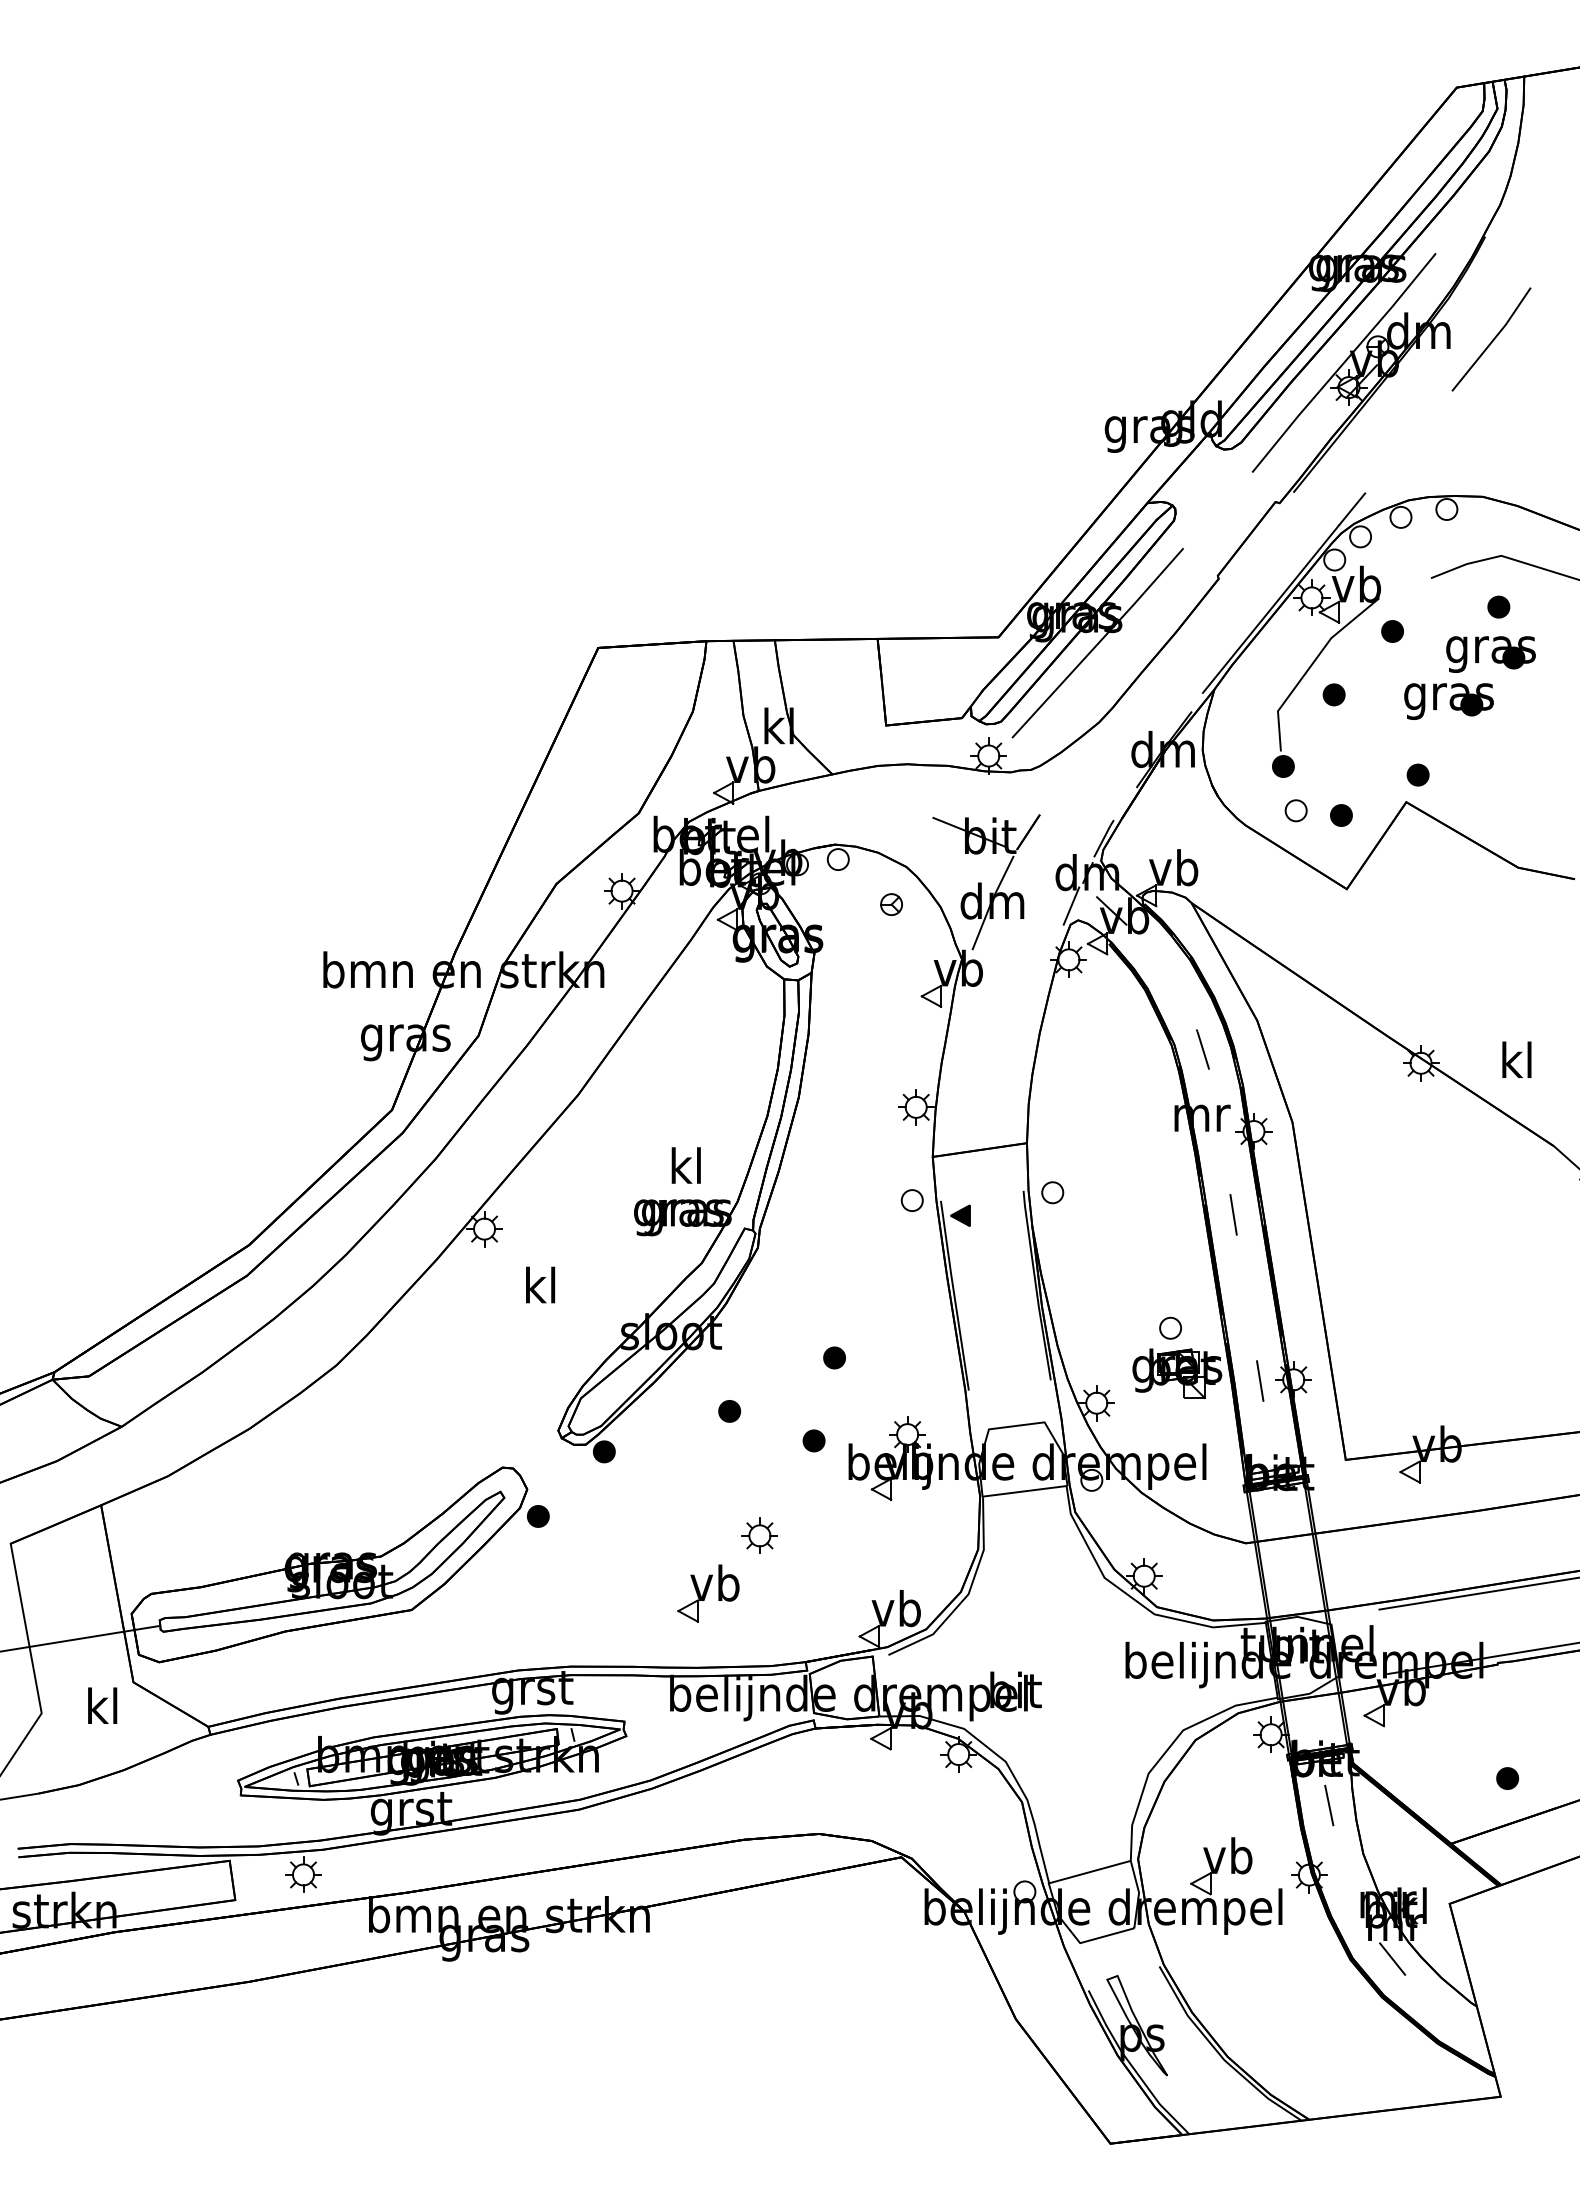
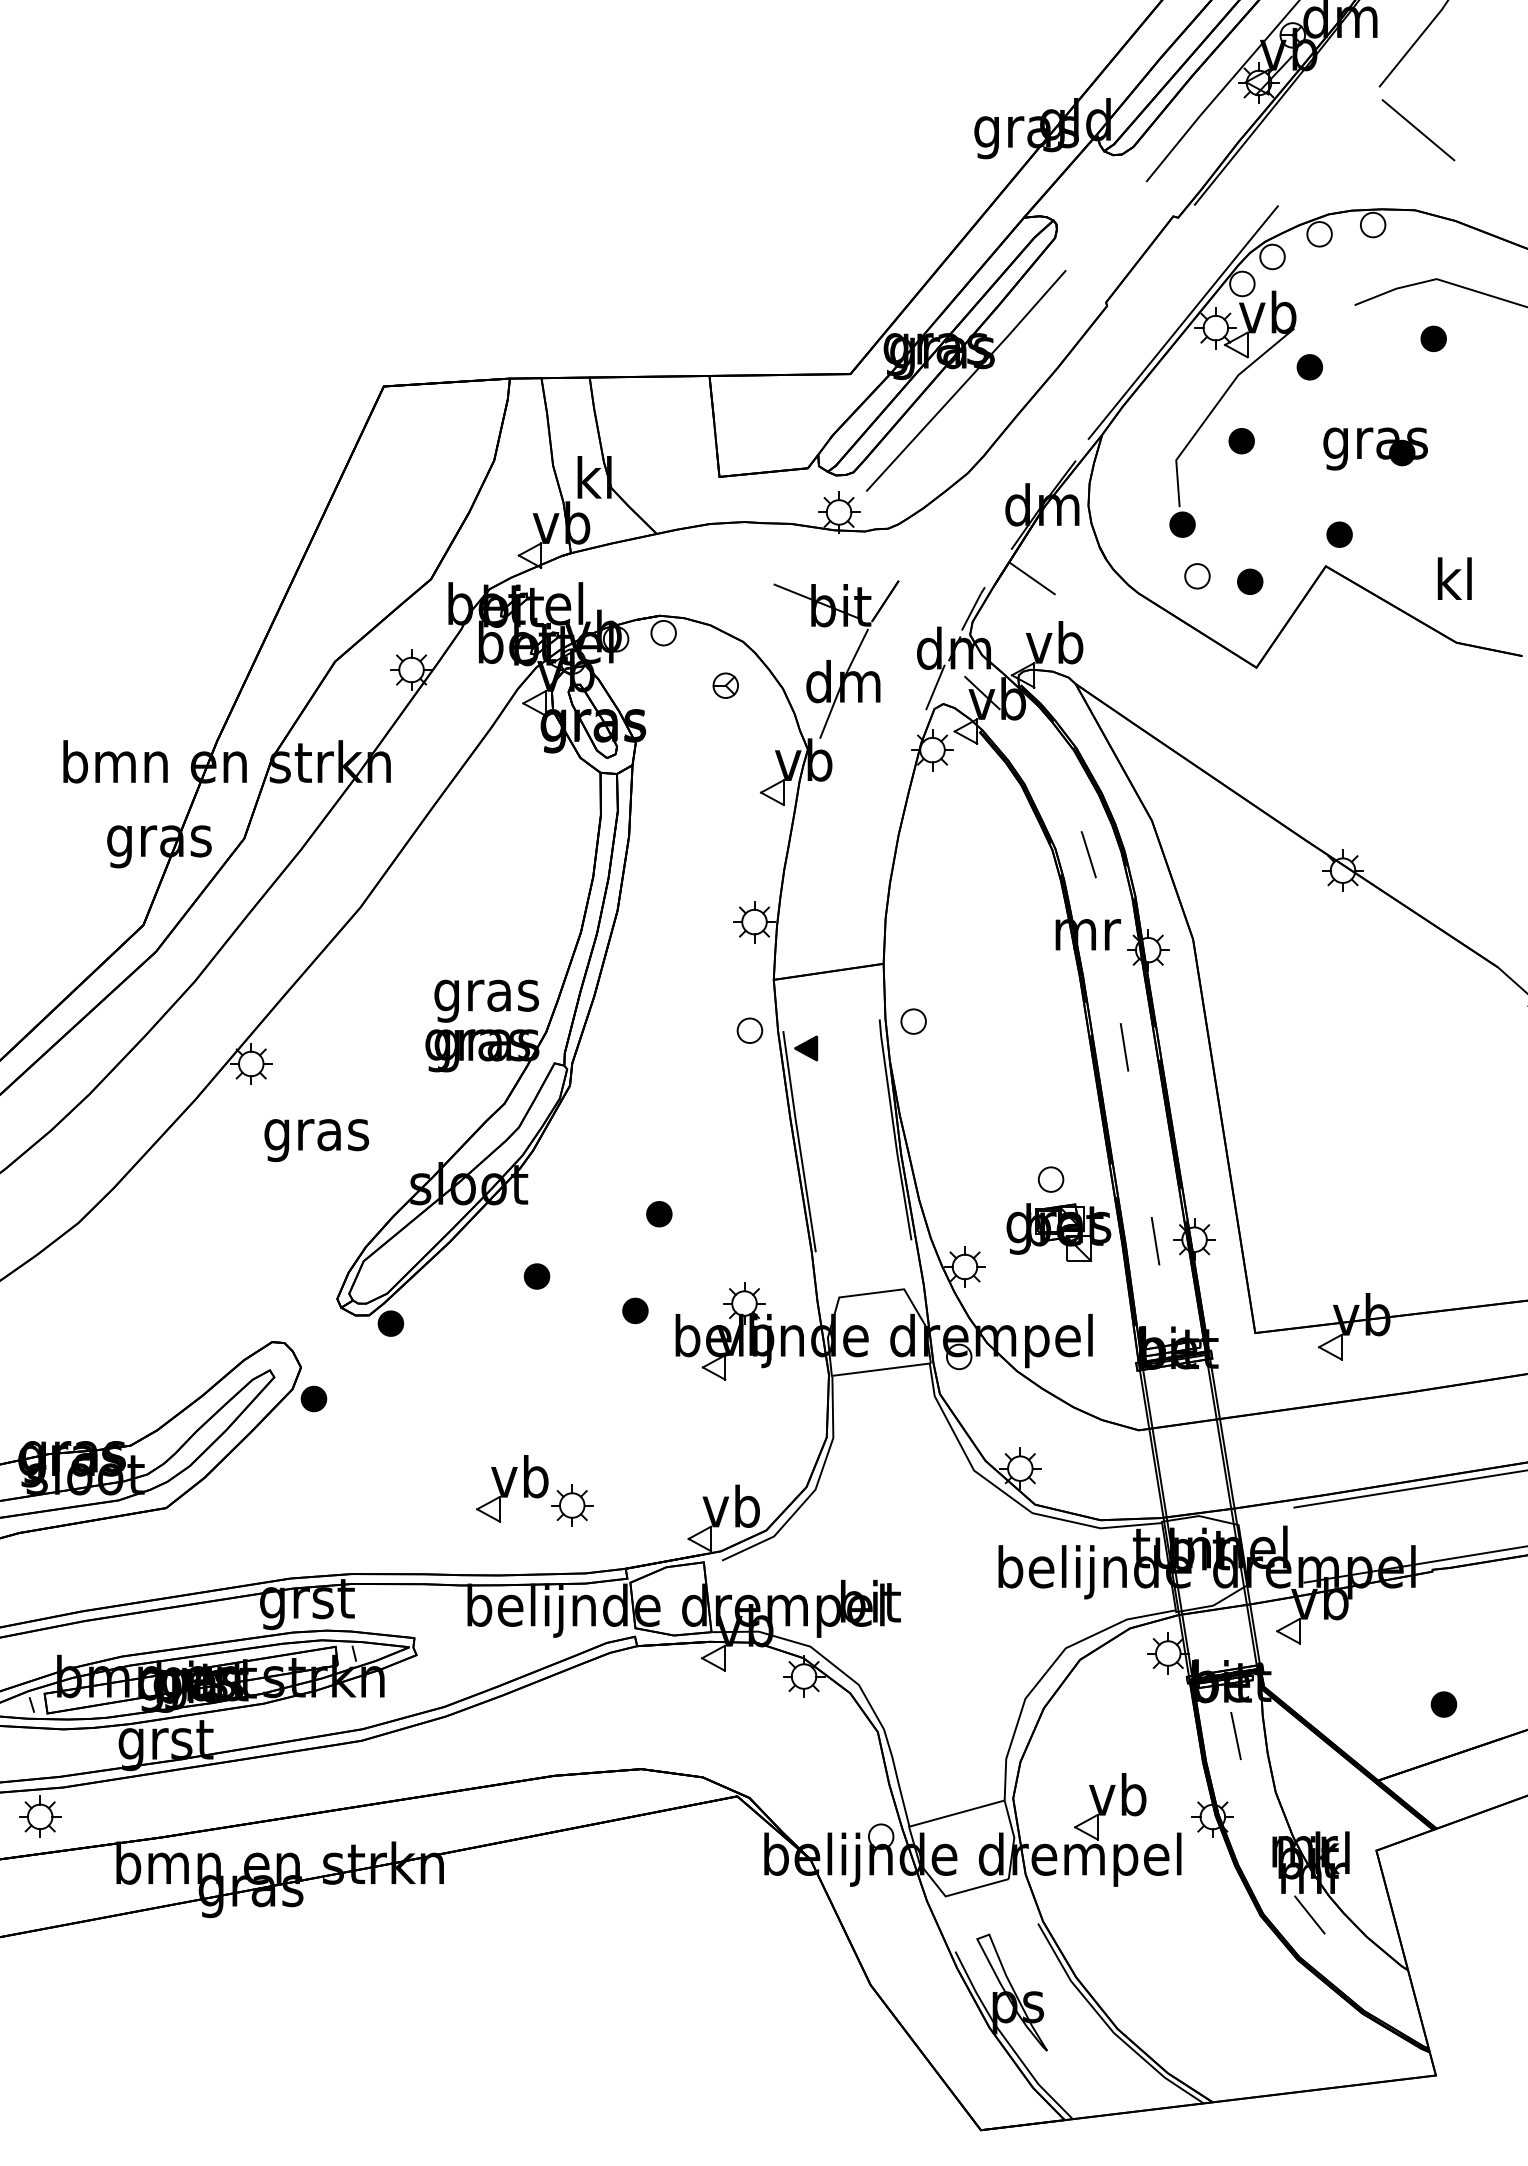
line: (1485, 427) -> (1418, 129), added
part: (1490, 654) -> (1423, 394), removed
line: (1153, 812) -> (1031, 578), added
text: (1516, 1059) -> (1454, 578), moved
text: (686, 1170) -> (486, 995), kl -> gras
text: (540, 1289) -> (316, 1134), kl -> gras
part: (759, 1535) -> (571, 1505), moved

